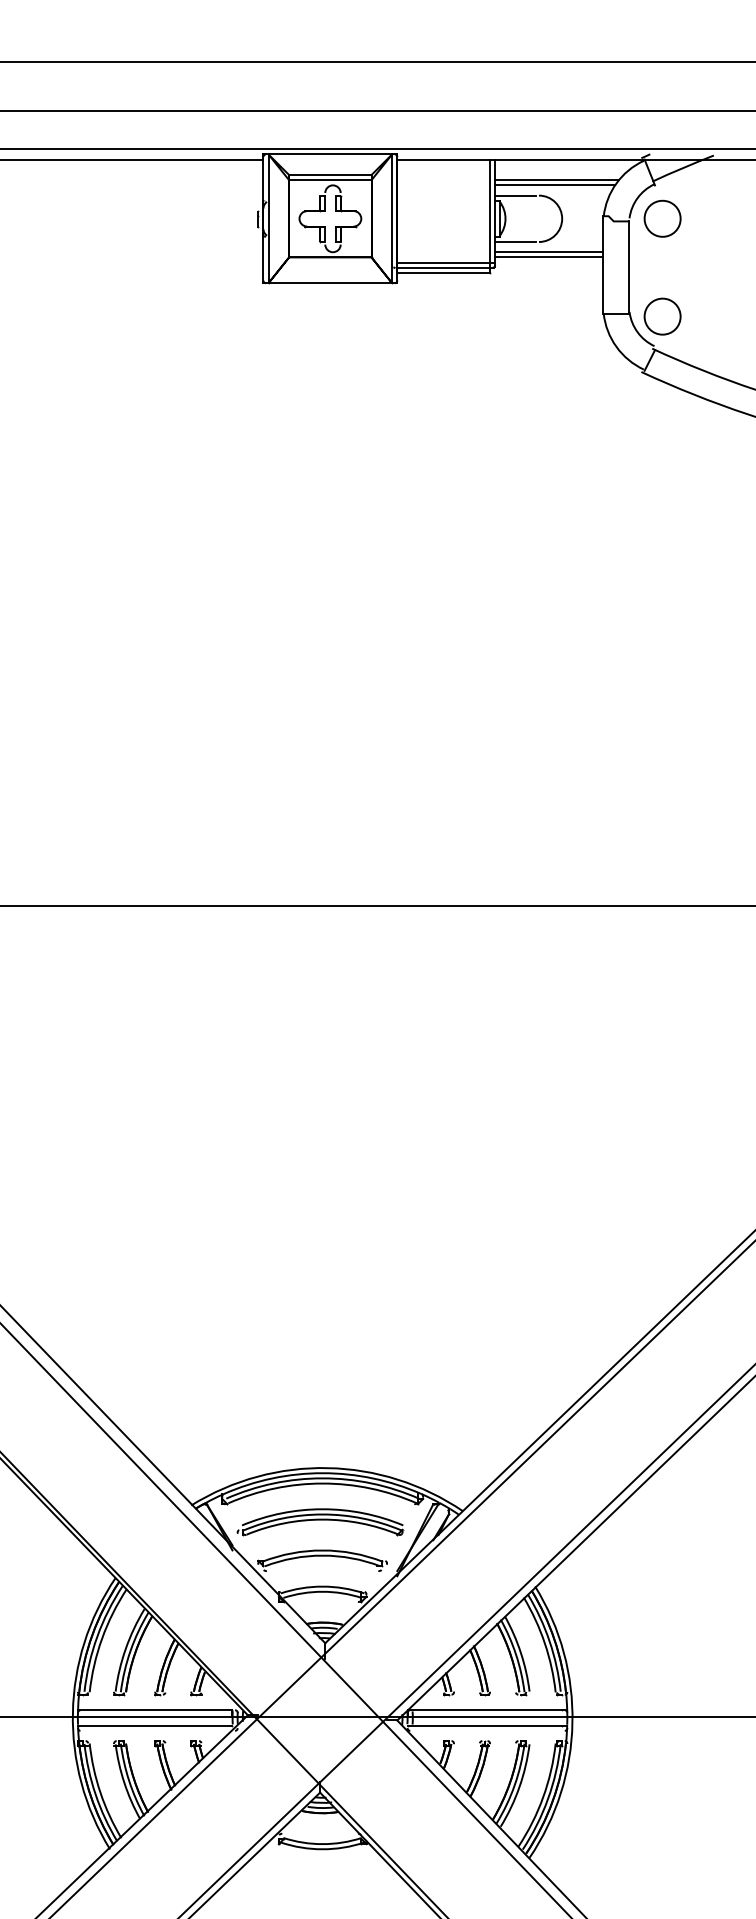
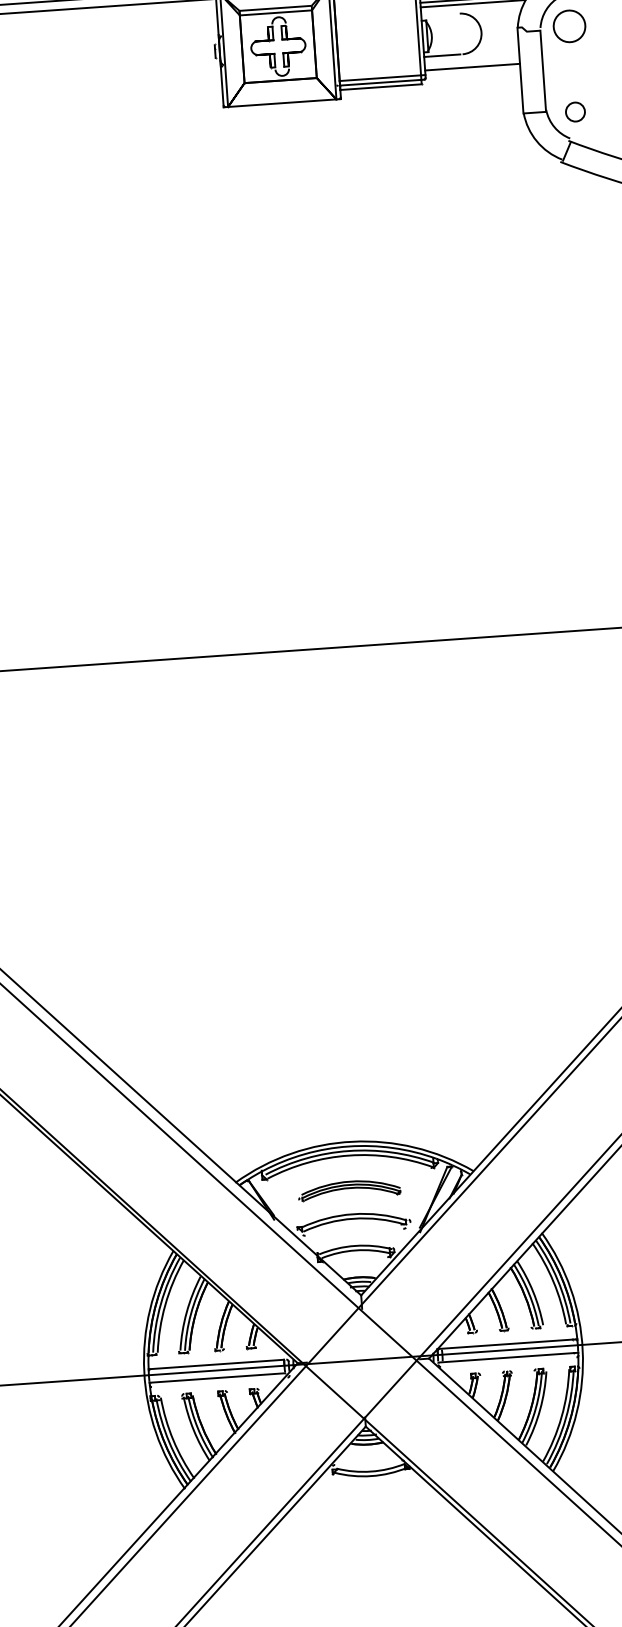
line: (515, 195) -> (439, 14), removed
line: (549, 252) -> (472, 62), removed
part: (662, 316) -> (575, 111), size x0.6
part: (320, 1522) -> (349, 1189), size x0.7

